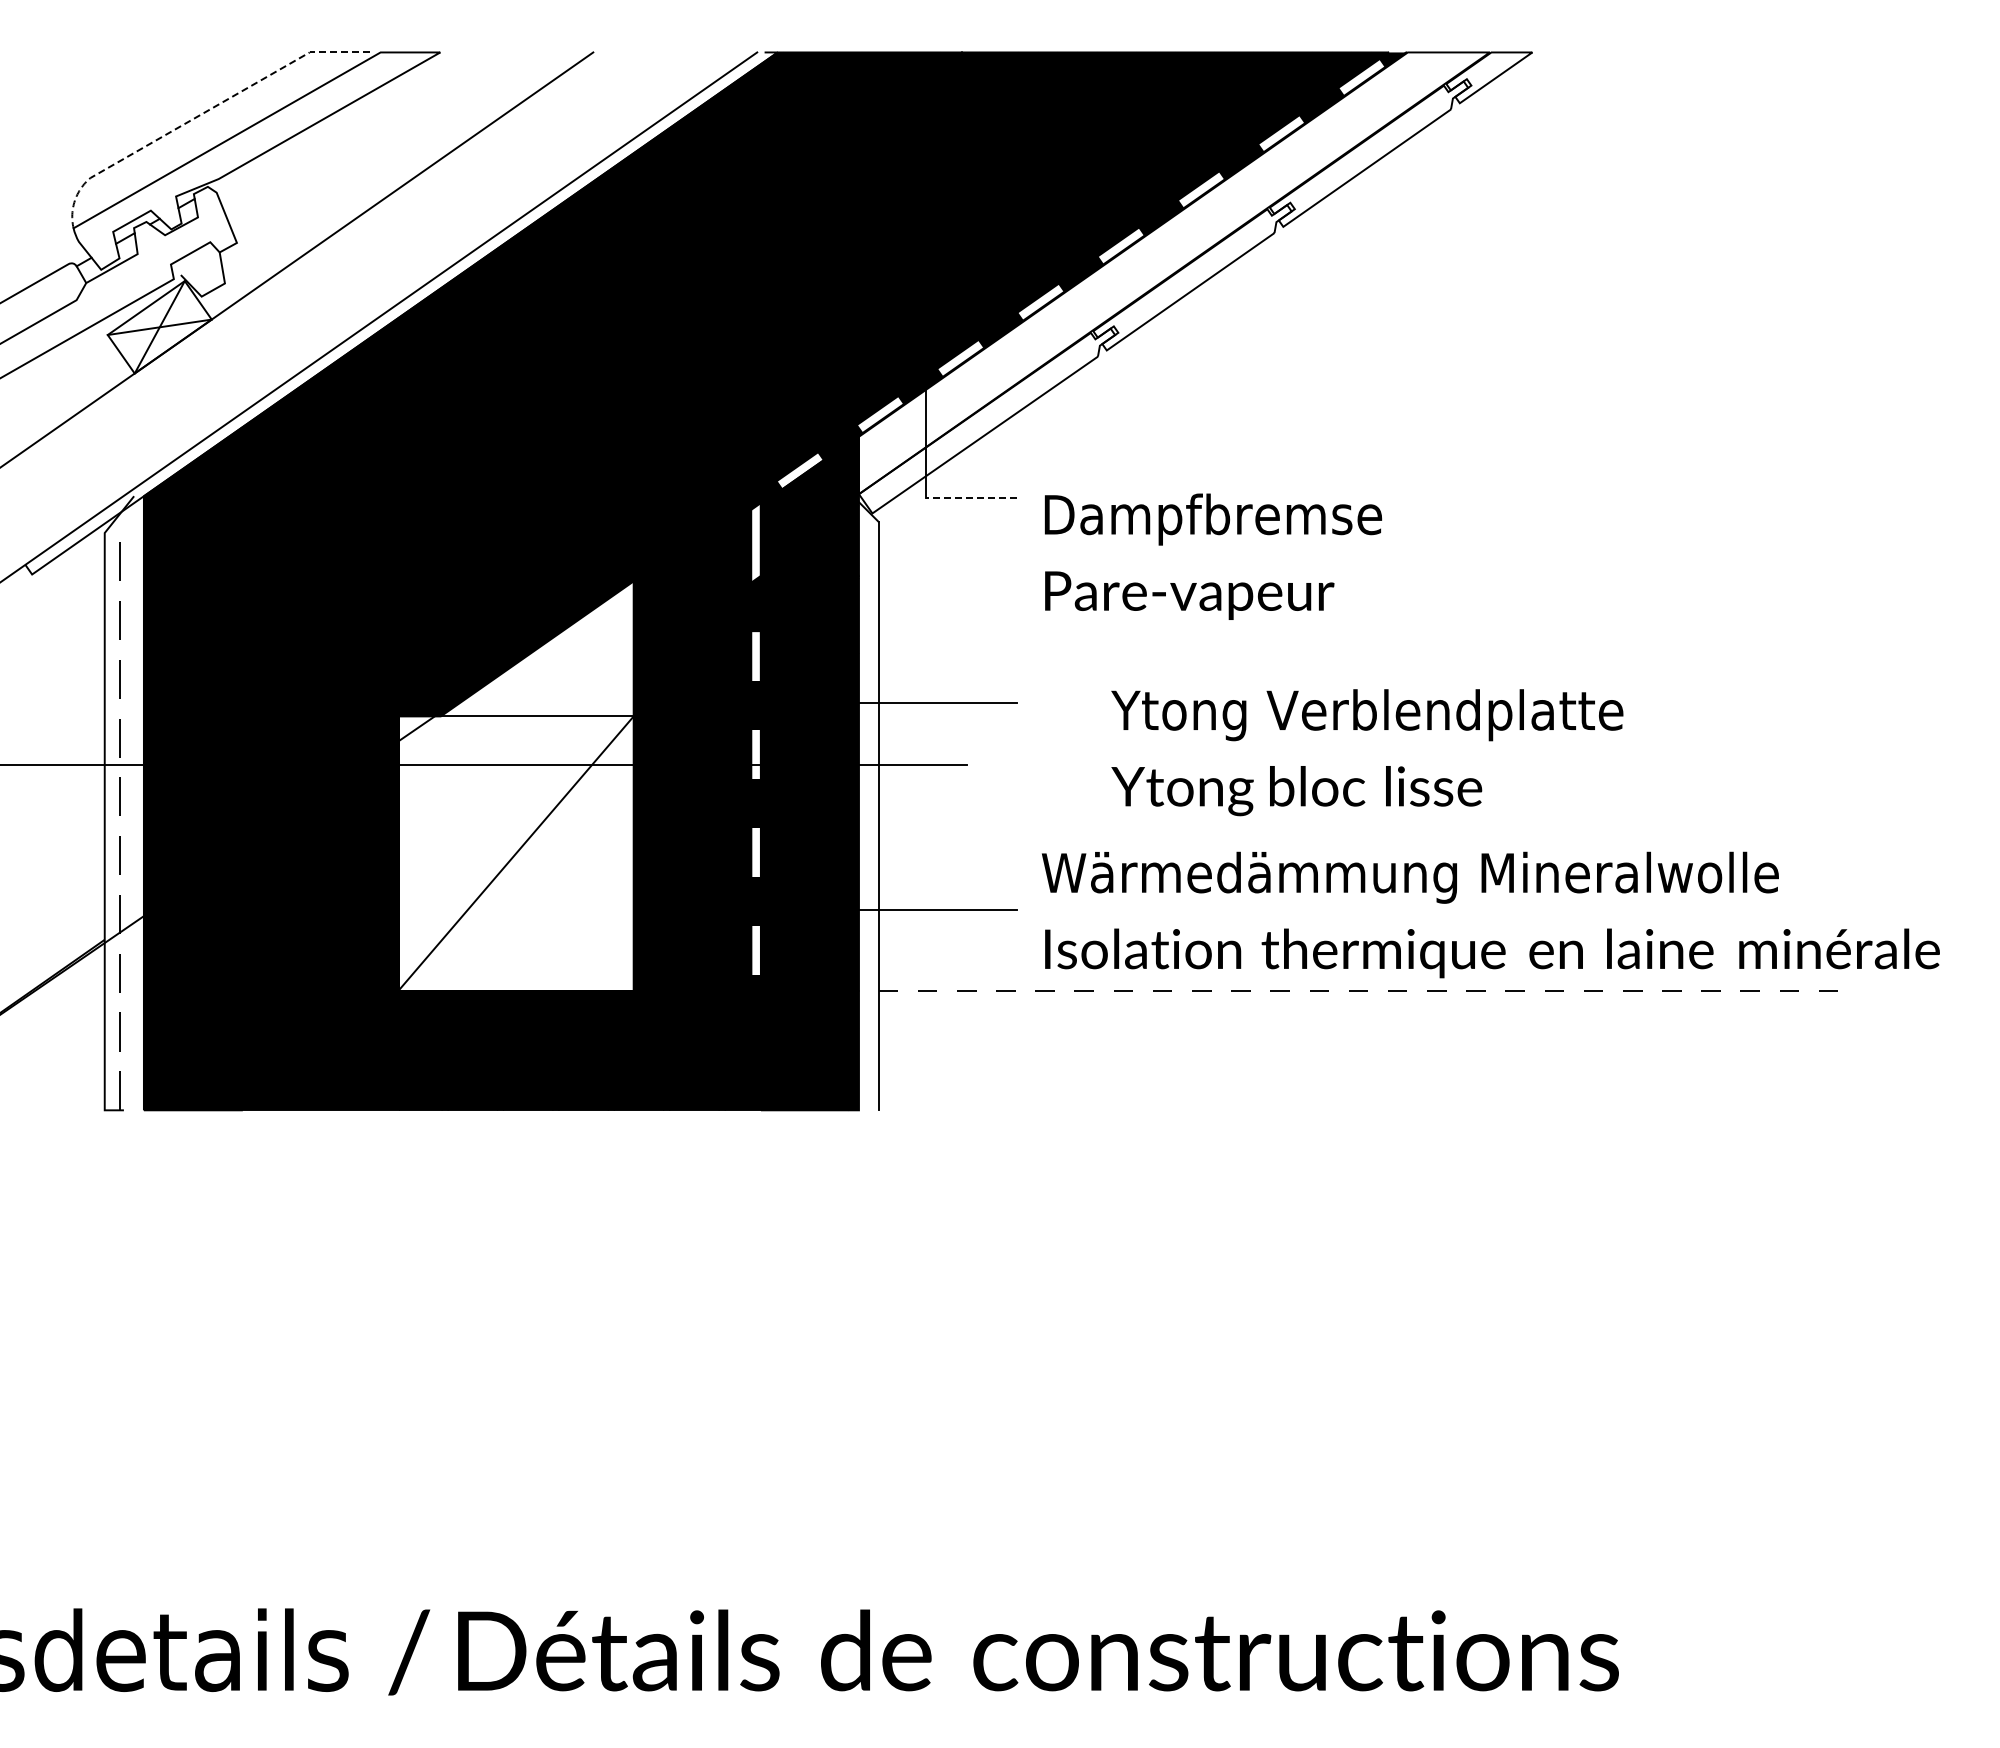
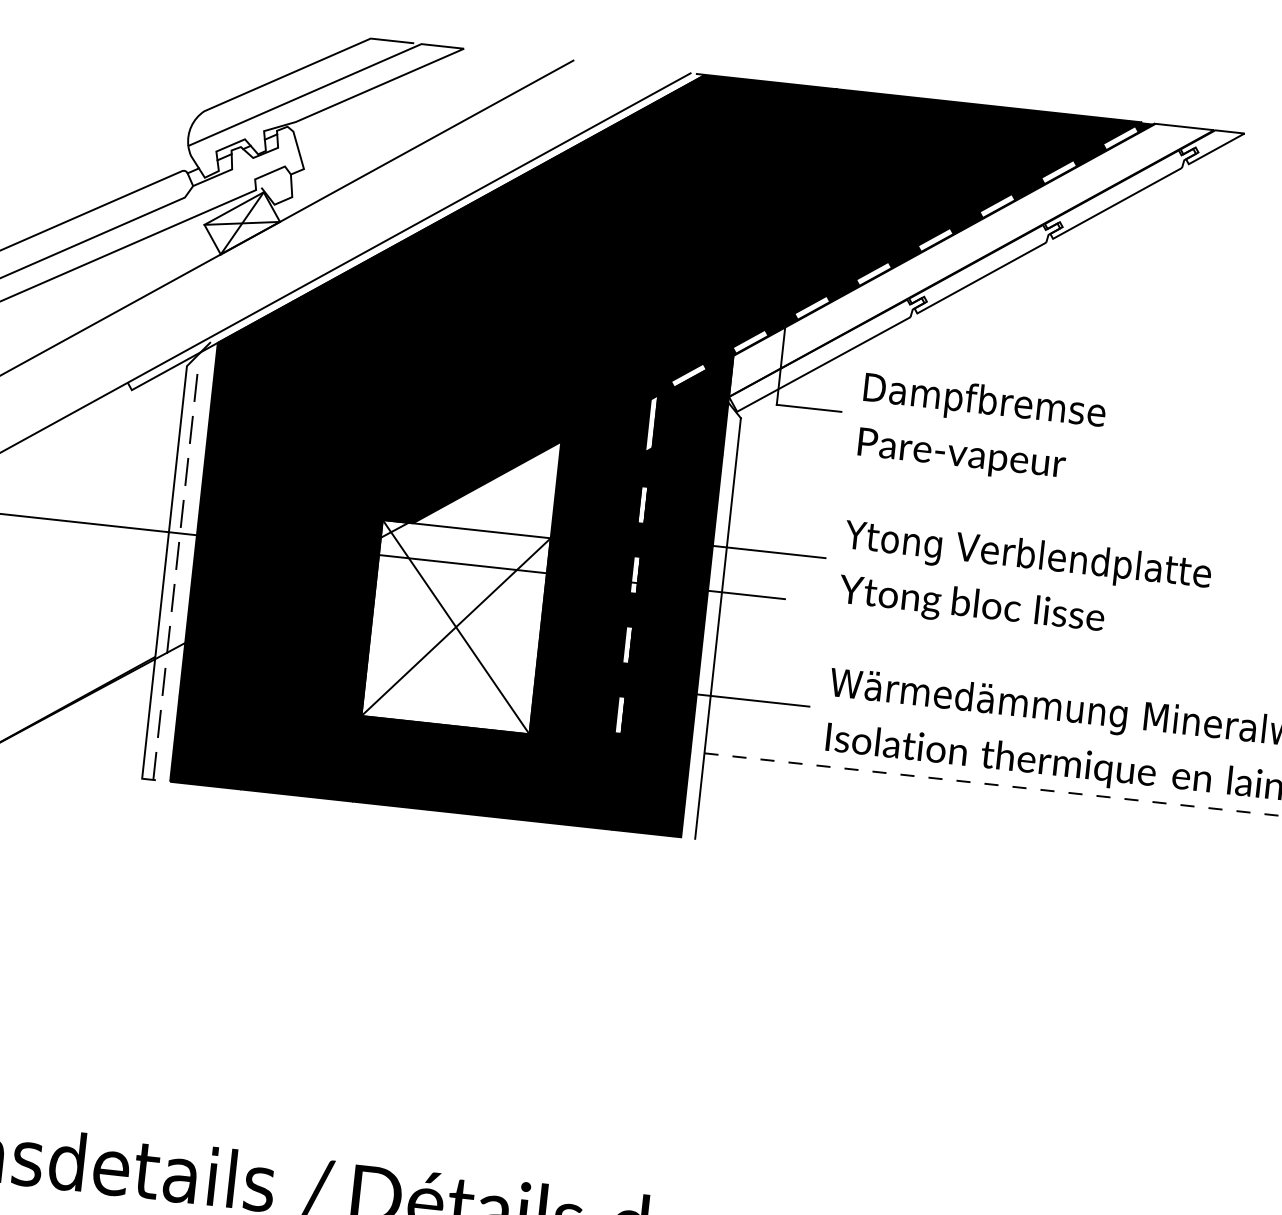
line: (197, 116) -> (285, 75), dashed -> solid
line: (970, 497) -> (808, 407), dashed -> solid
text: (1213, 556) -> (981, 429), moved
text: (1367, 752) -> (1025, 584), moved
line: (515, 853) -> (455, 627), added

